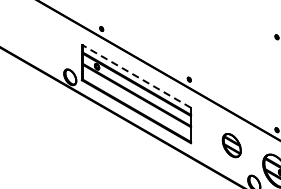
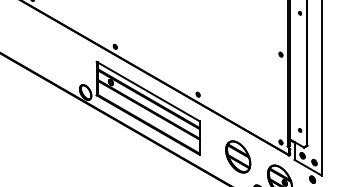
line: (135, 76) -> (147, 91), dashed -> solid
part: (232, 145) -> (238, 156), size x1.43

